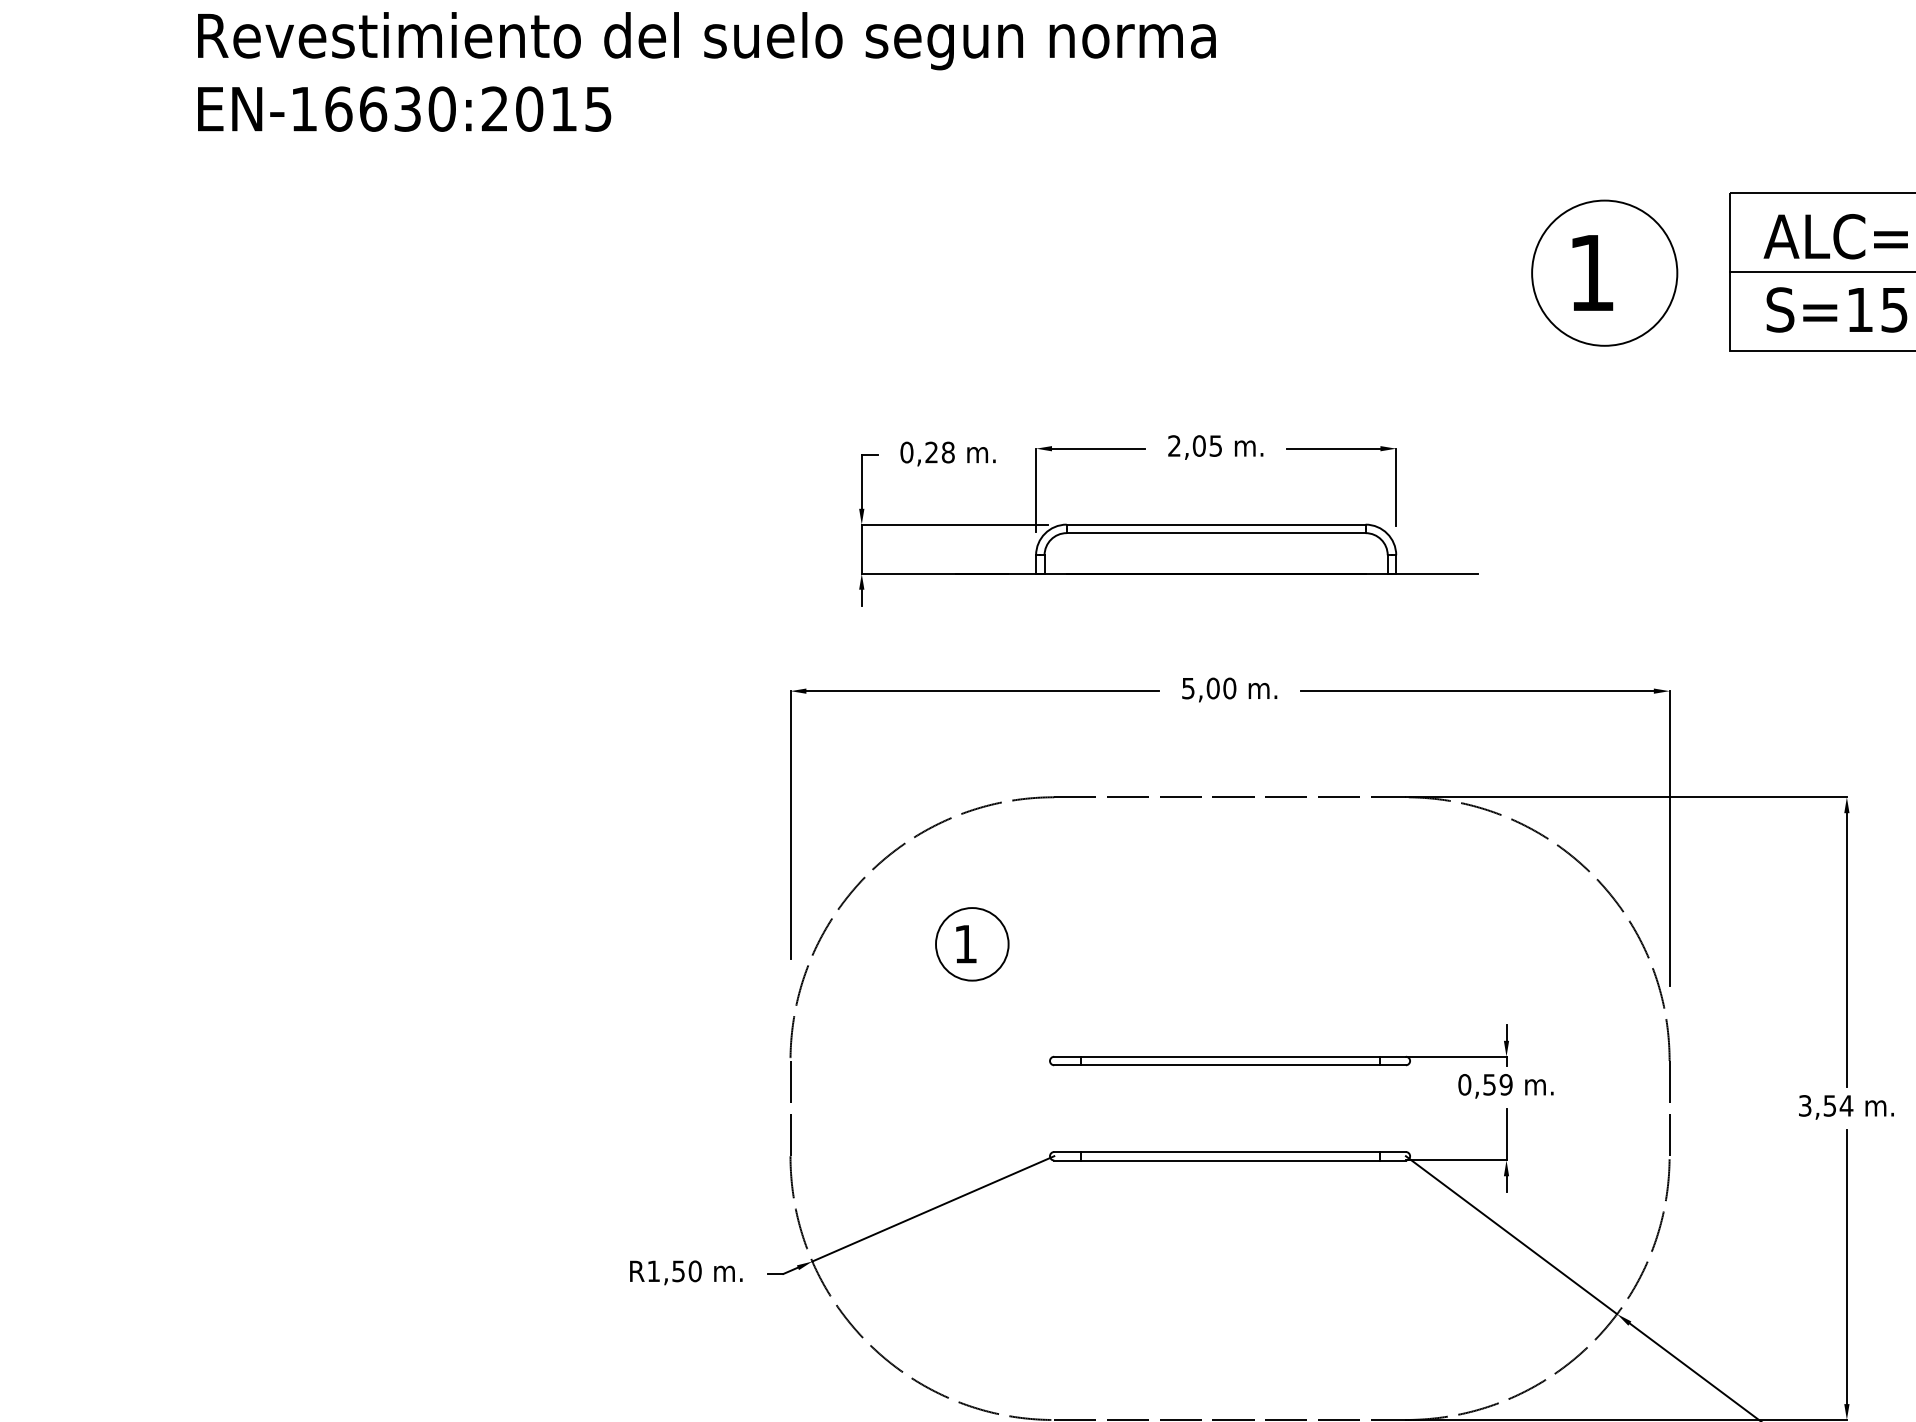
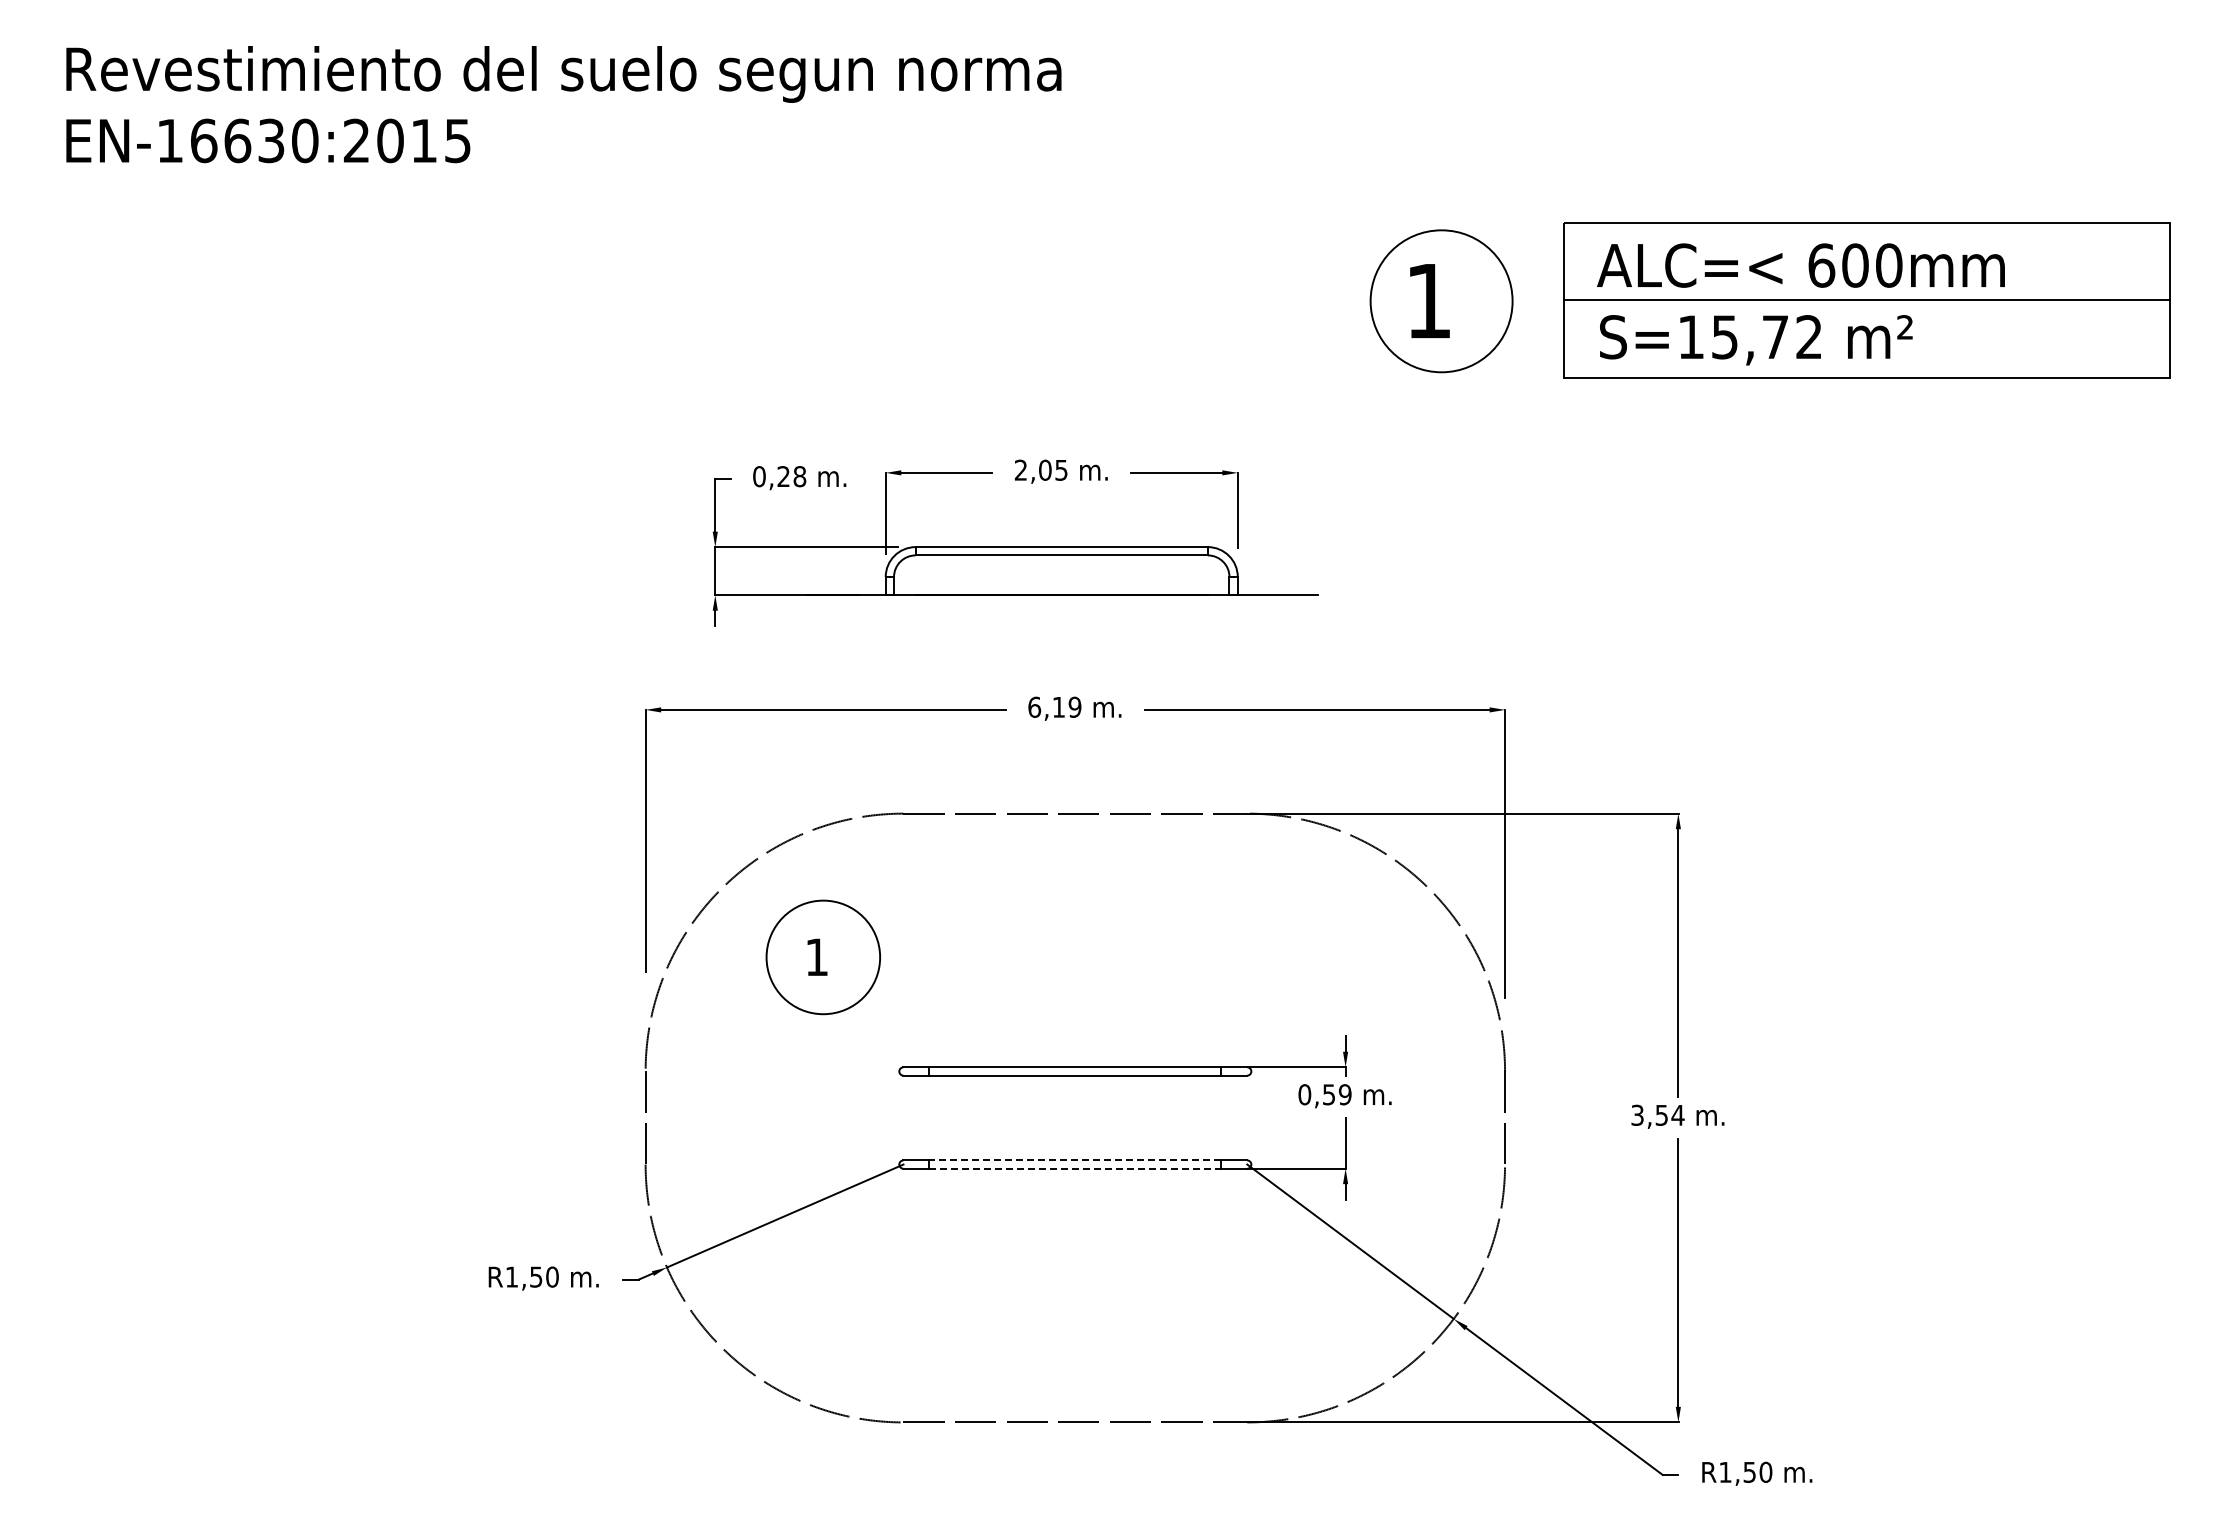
text: (1208, 687) -> (1054, 706), 5,00 -> 6,19
circle: (971, 943) -> (822, 956), size x1.6
line: (1229, 1152) -> (1074, 1160), solid -> dashed
line: (1230, 1160) -> (1075, 1168), solid -> dashed

